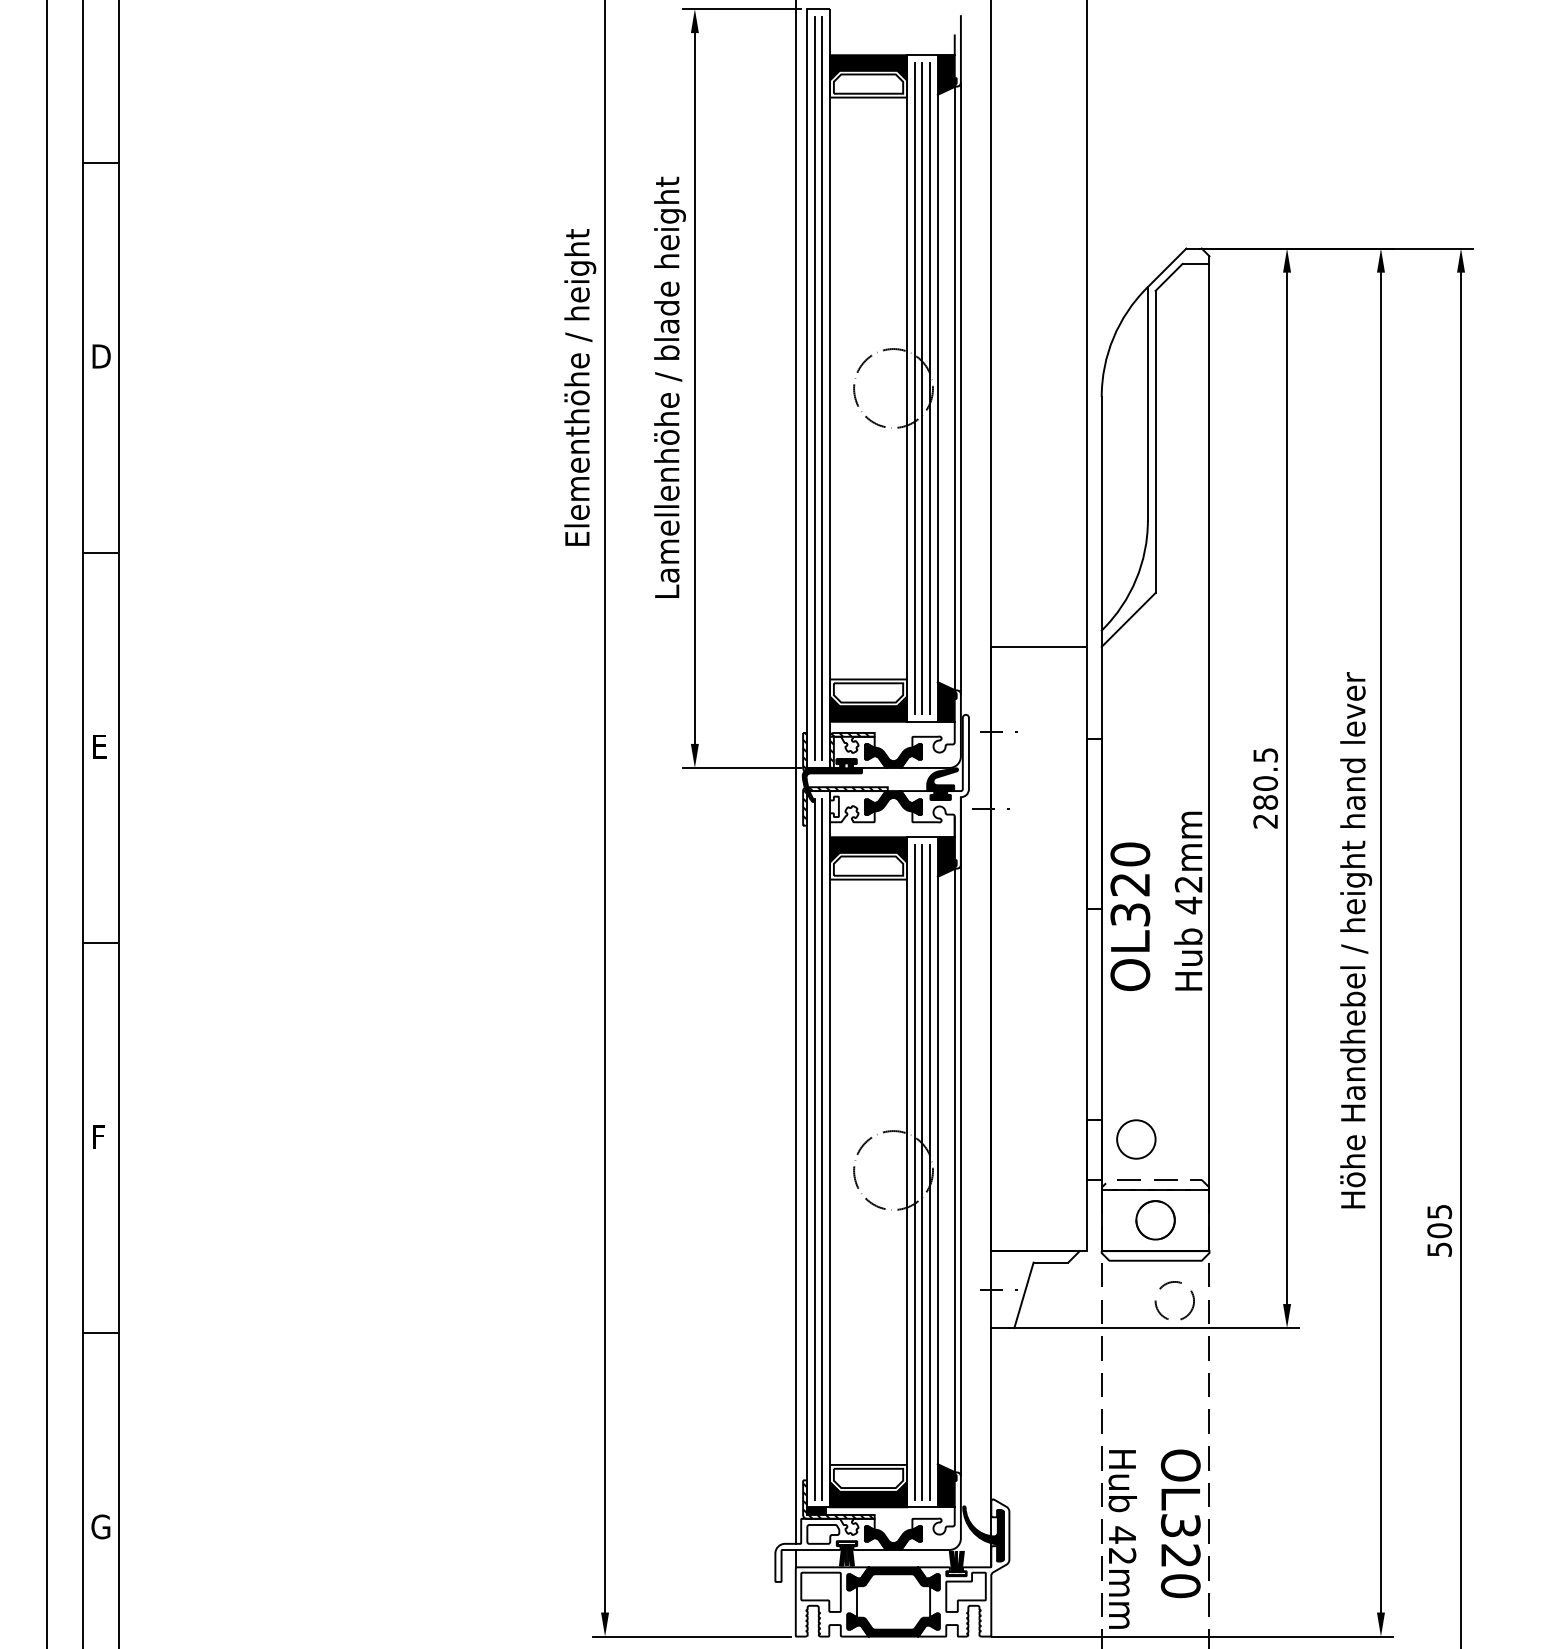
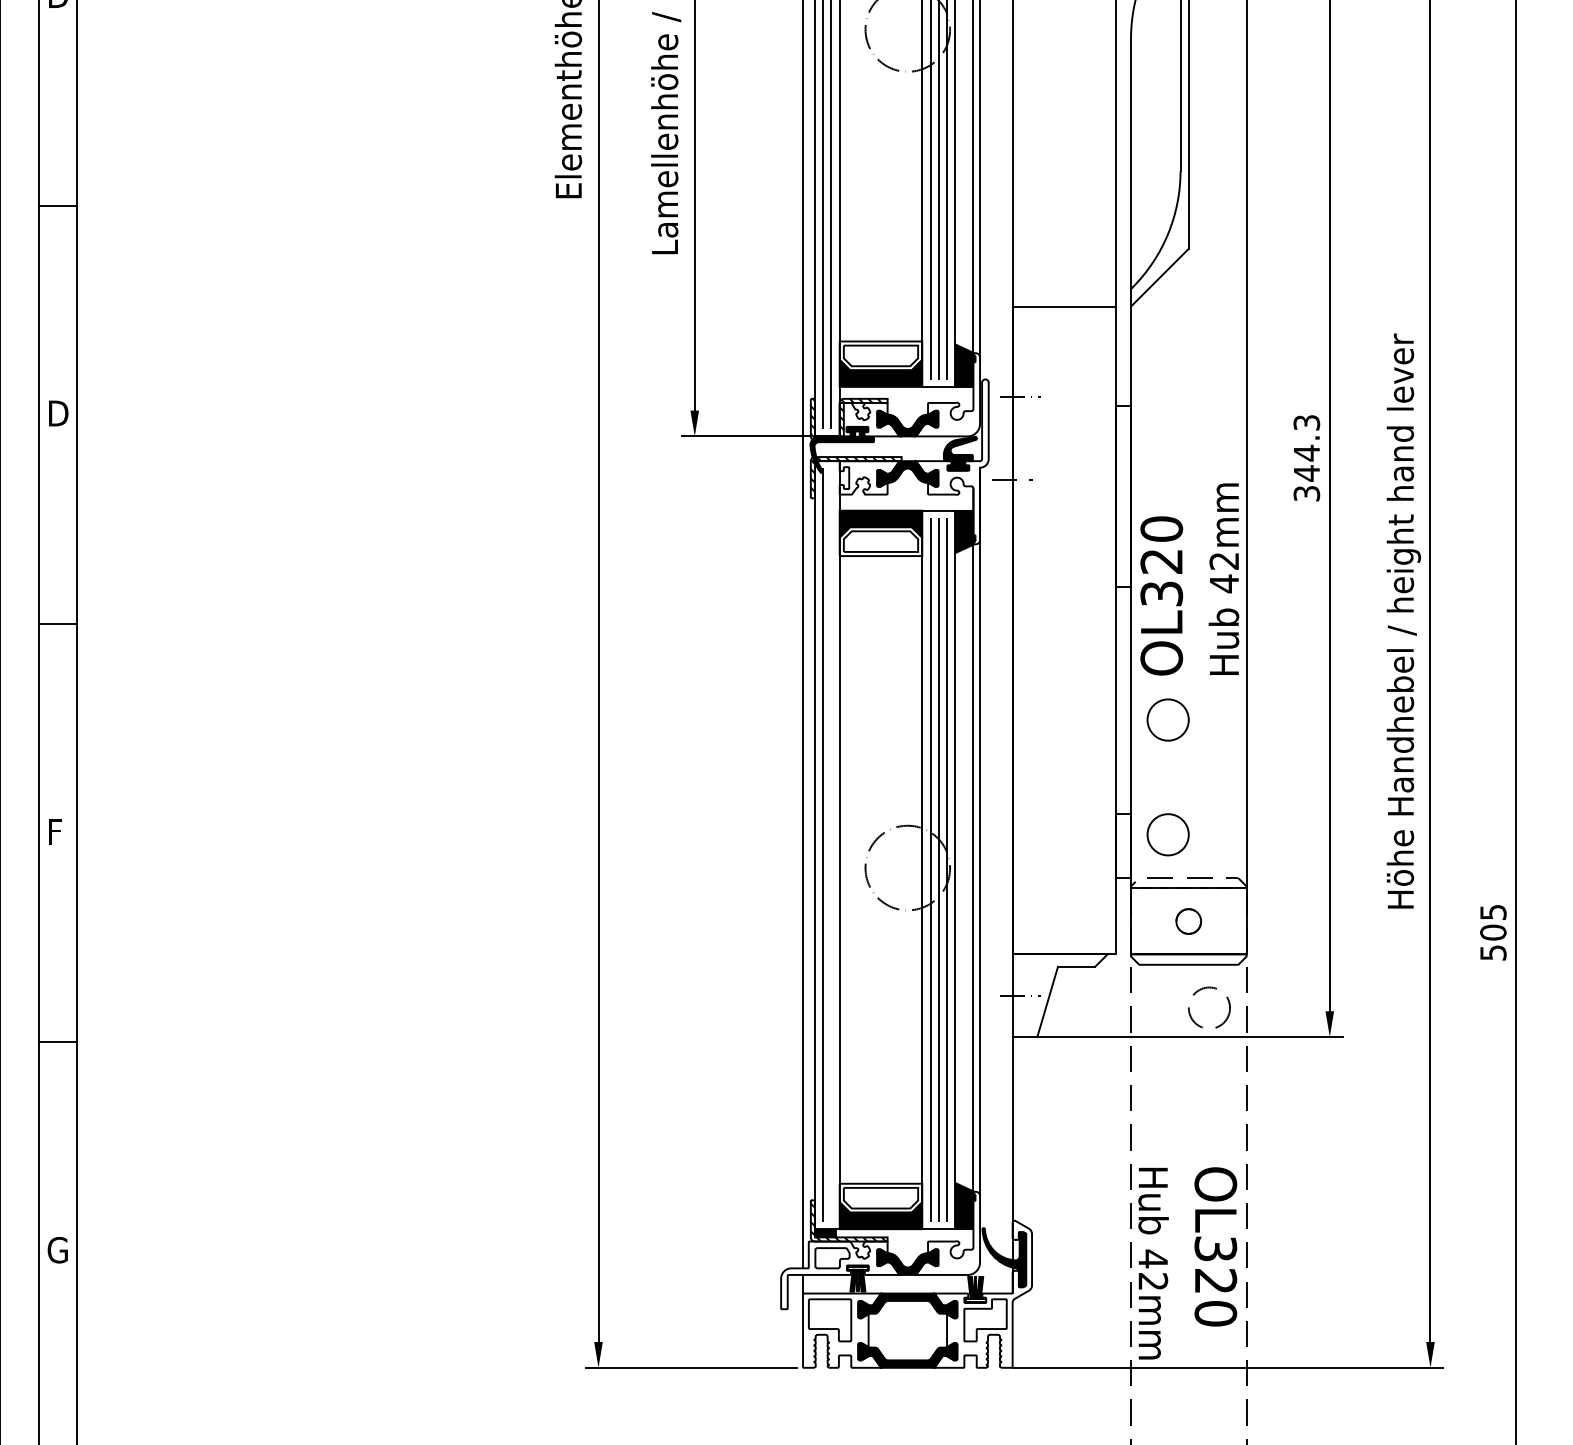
text: (101, 746) -> (58, 413), E -> D
text: (1265, 788) -> (1306, 458), 280.5 -> 344.3
circle: (1136, 1032) -> (1168, 720), added
line: (822, 1148) -> (831, 844), removed
circle: (1155, 1220) -> (1188, 921), size x0.6

